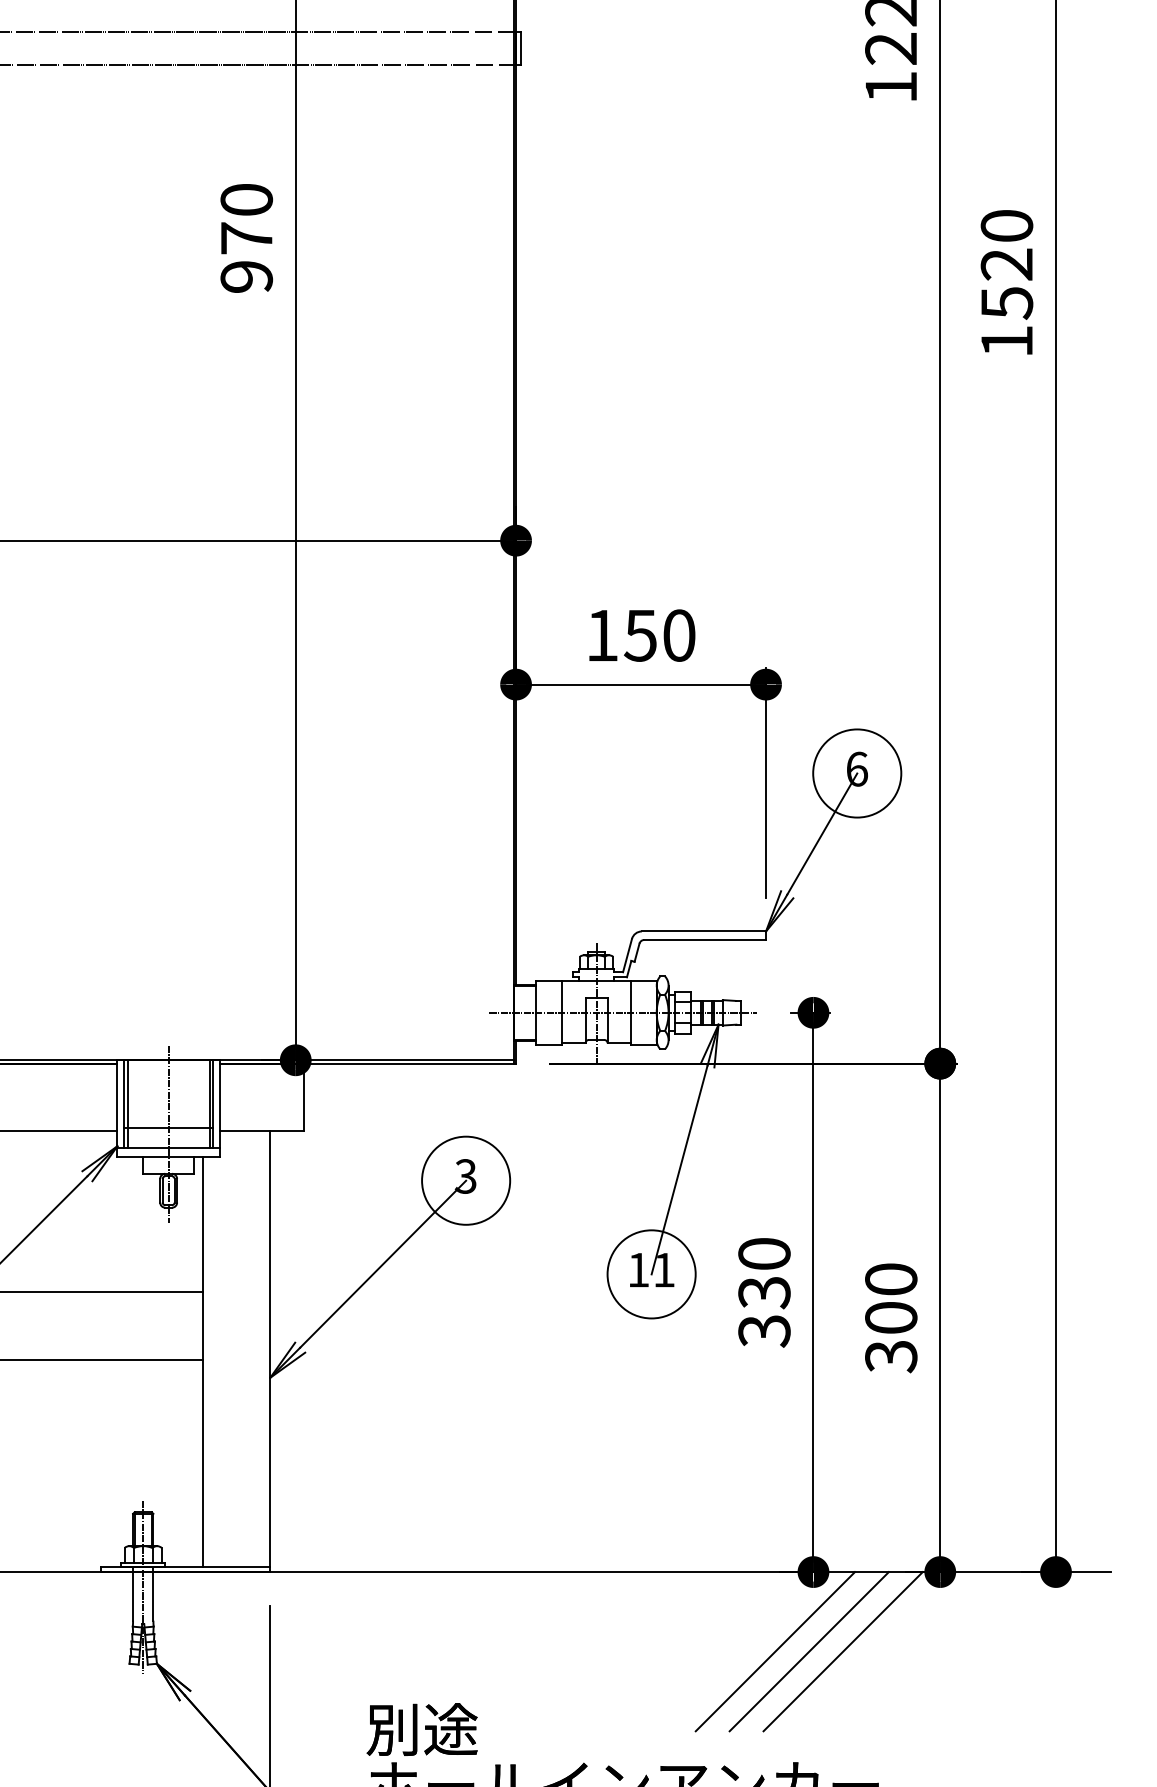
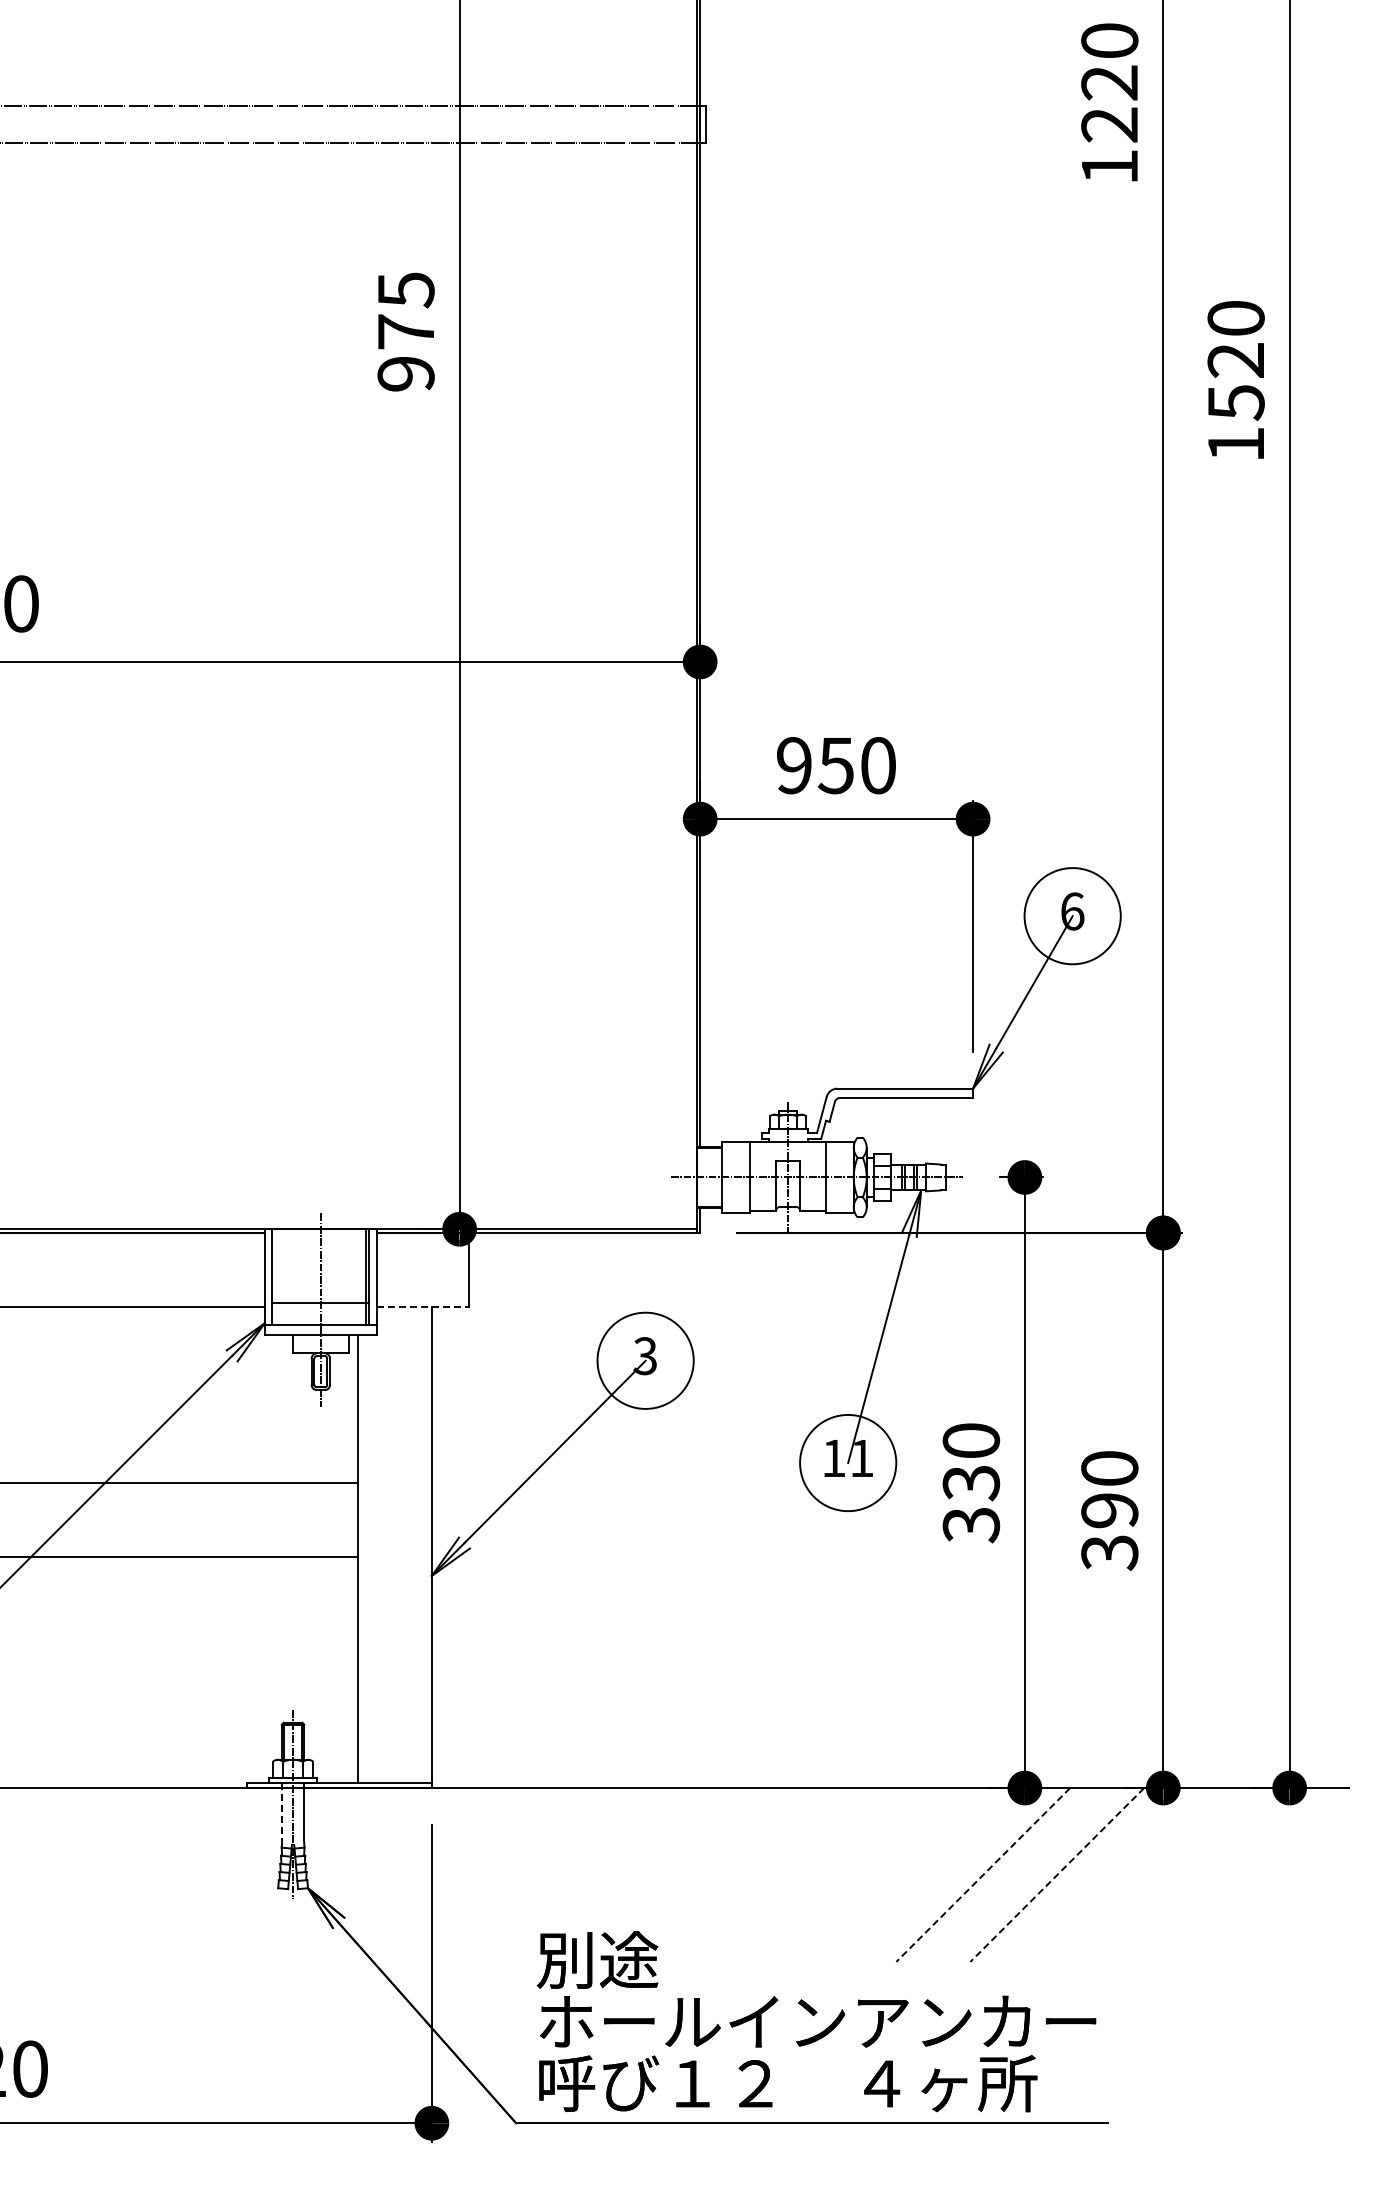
text: (246, 200) -> (405, 290), 970 -> 975
text: (602, 635) -> (794, 765), 150 -> 950
line: (127, 1104) -> (275, 1277), removed
line: (262, 1131) -> (423, 1306), solid -> dashed
text: (890, 1317) -> (1109, 1510), 300 -> 390
line: (133, 1594) -> (282, 1812), solid -> dashed
line: (775, 1651) -> (983, 1874), solid -> dashed
line: (809, 1651) -> (1020, 1874), removed
line: (843, 1651) -> (1057, 1874), solid -> dashed

